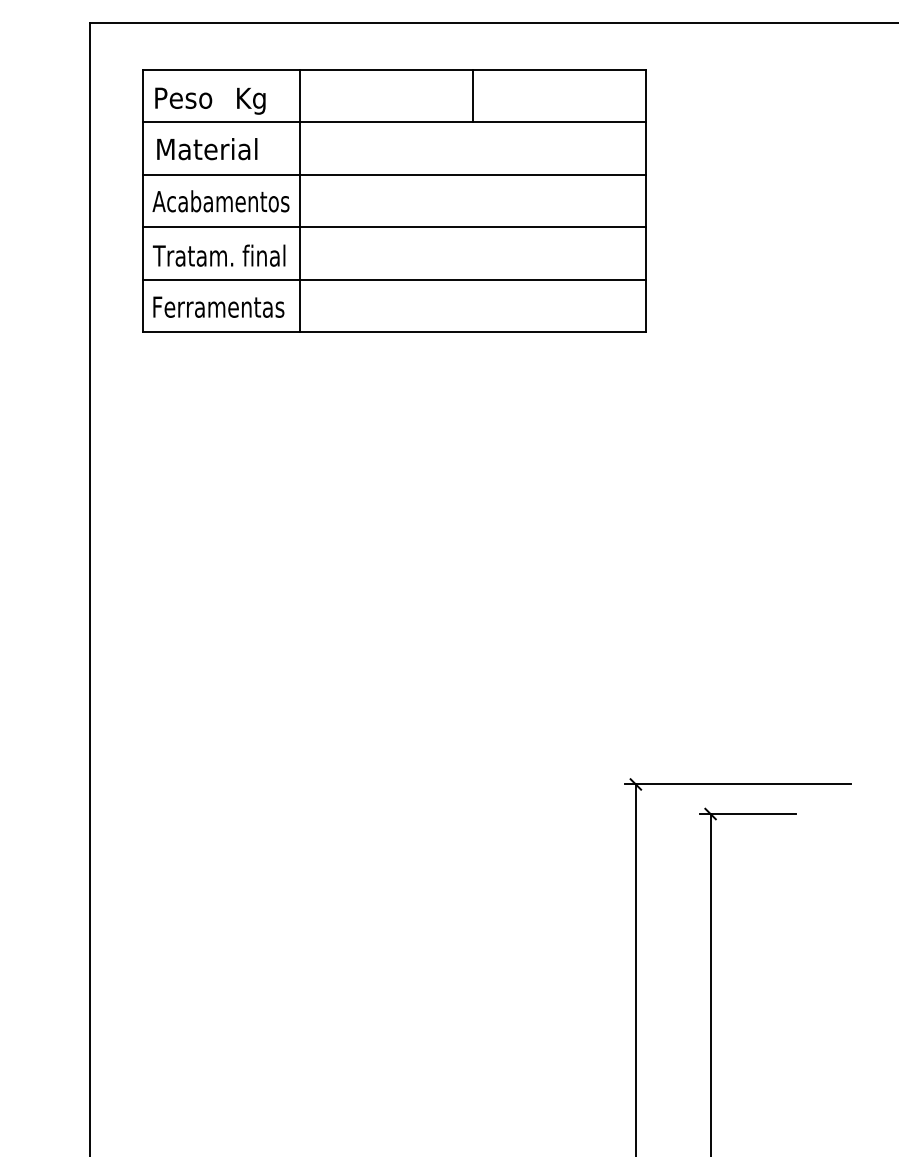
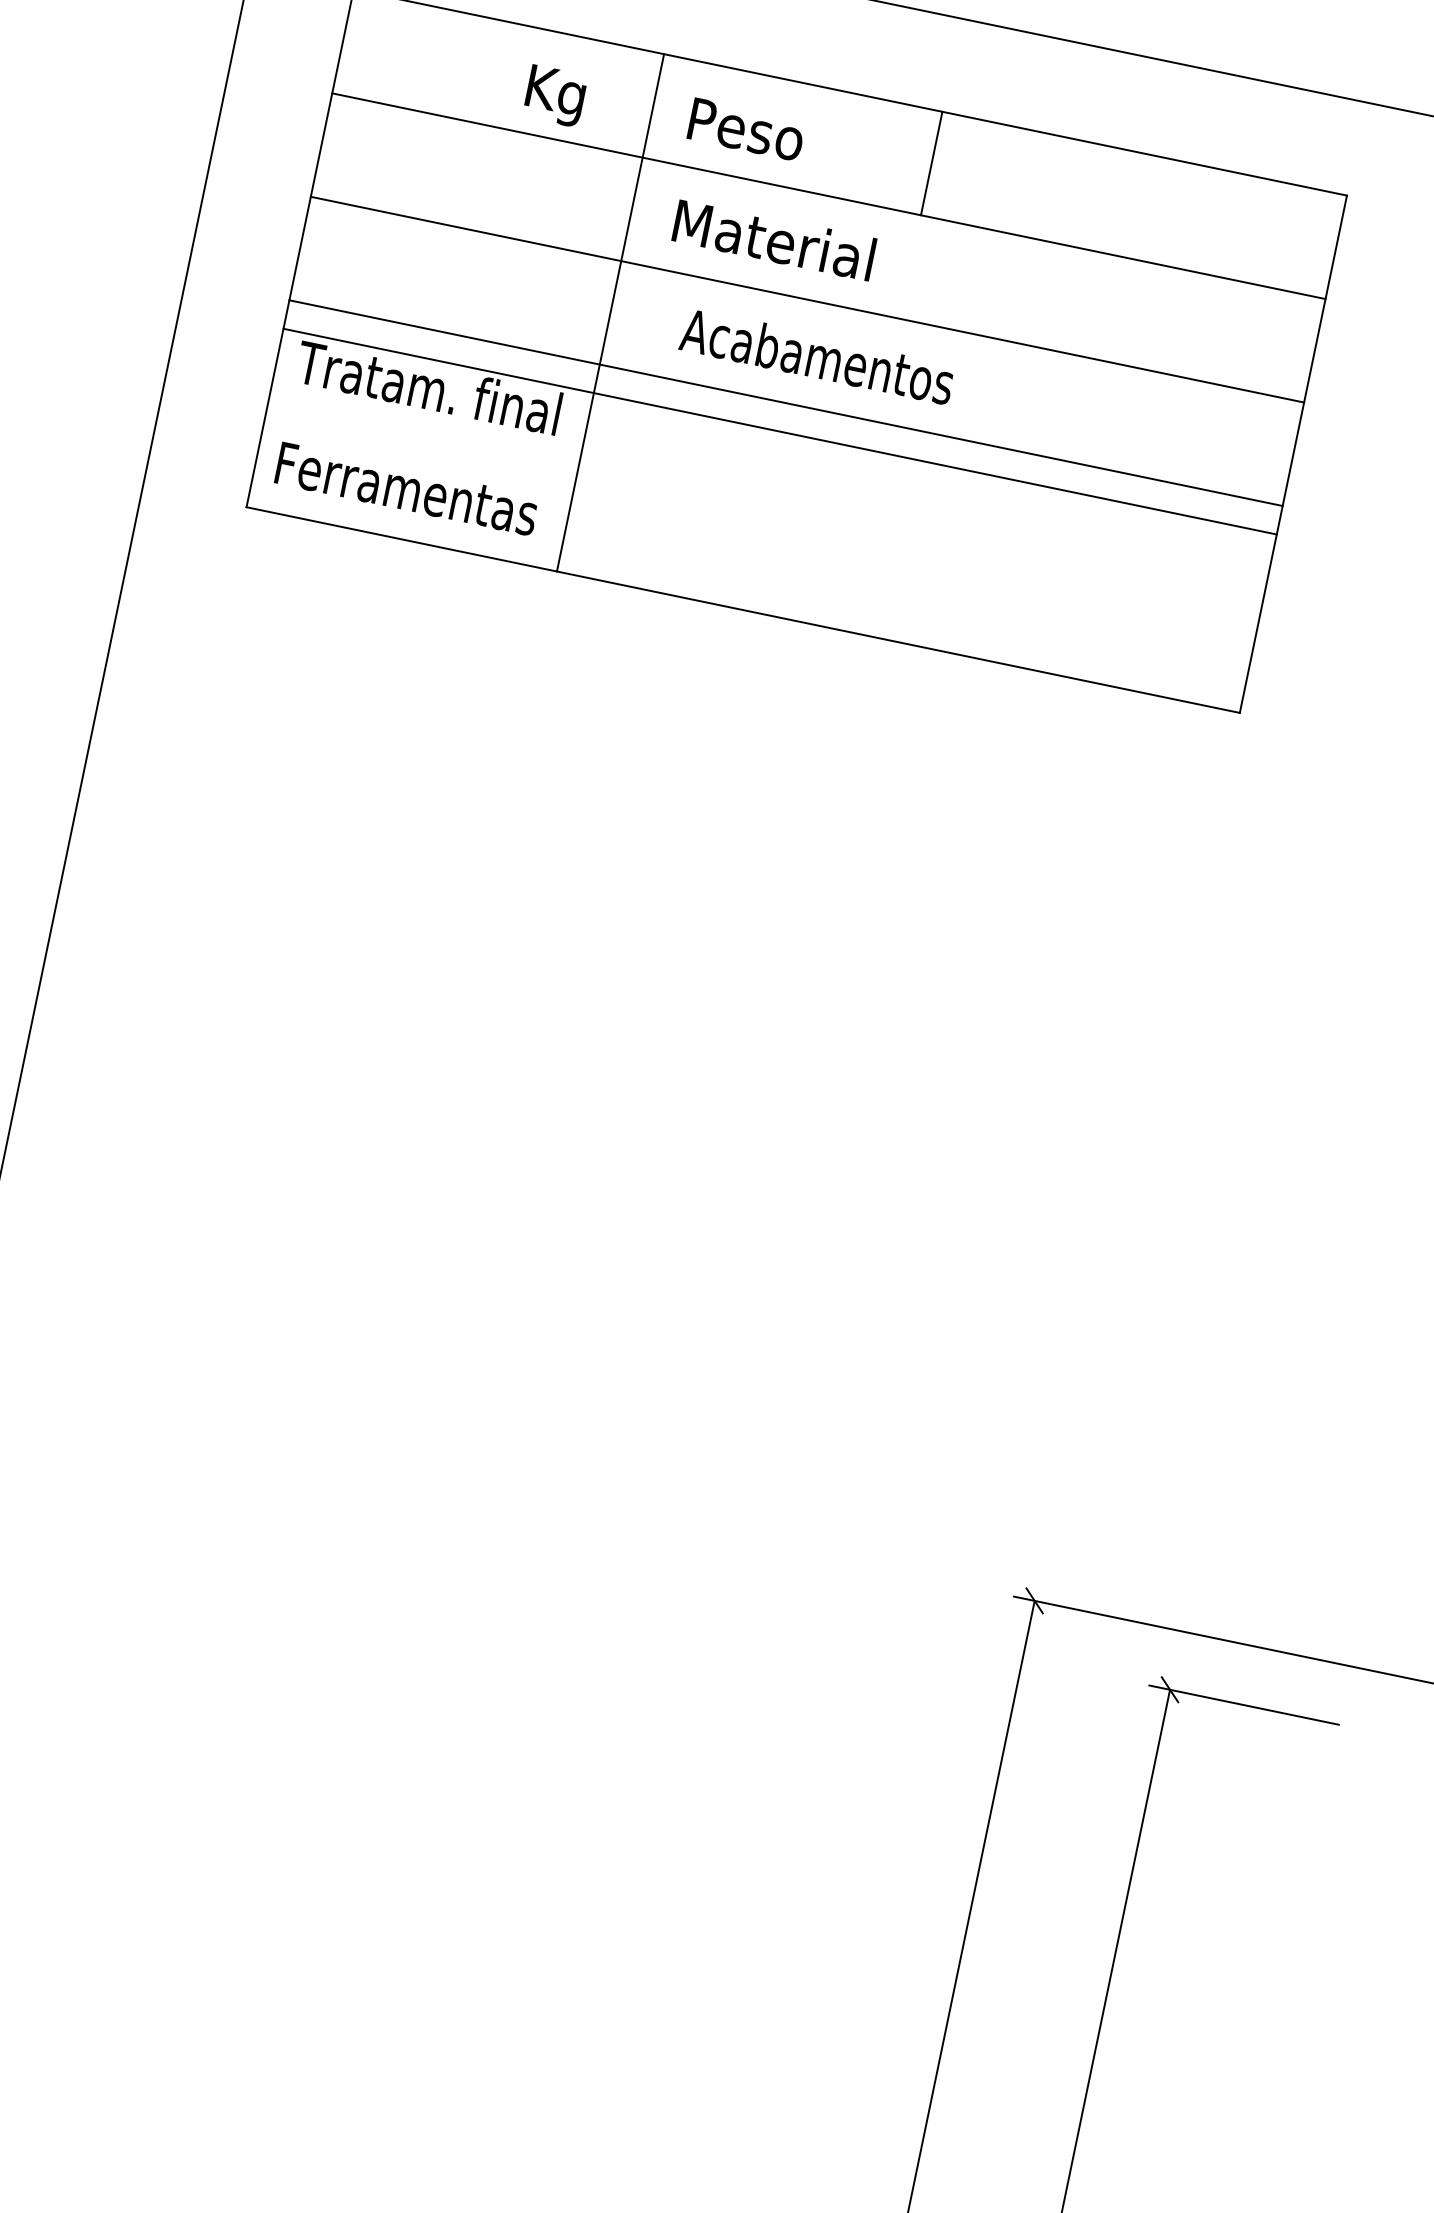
line: (473, 95) -> (932, 162), moved
text: (183, 97) -> (746, 128), moved
text: (207, 149) -> (774, 240), moved
text: (220, 201) -> (816, 356), moved
line: (394, 279) -> (780, 431), moved

